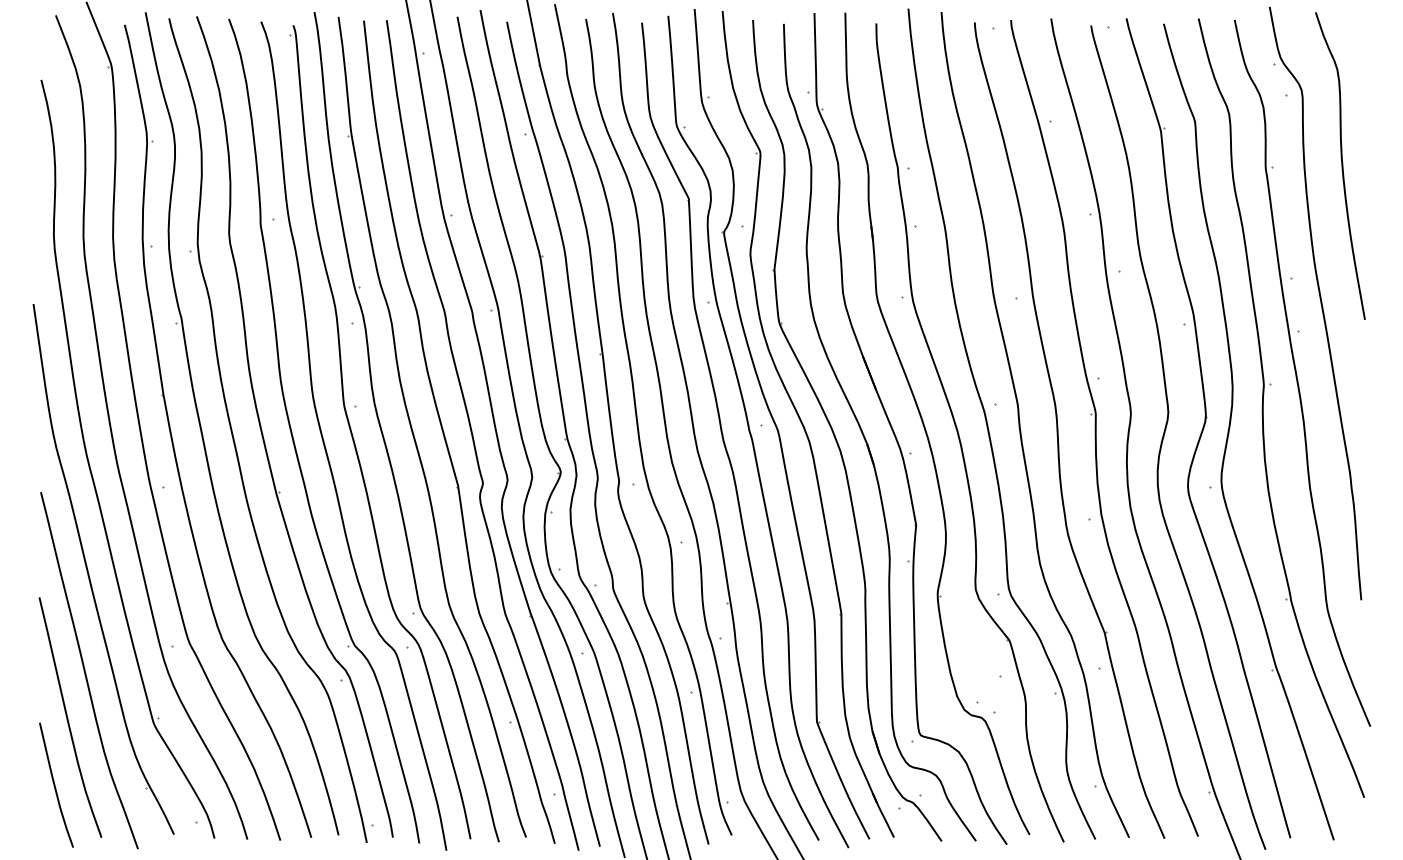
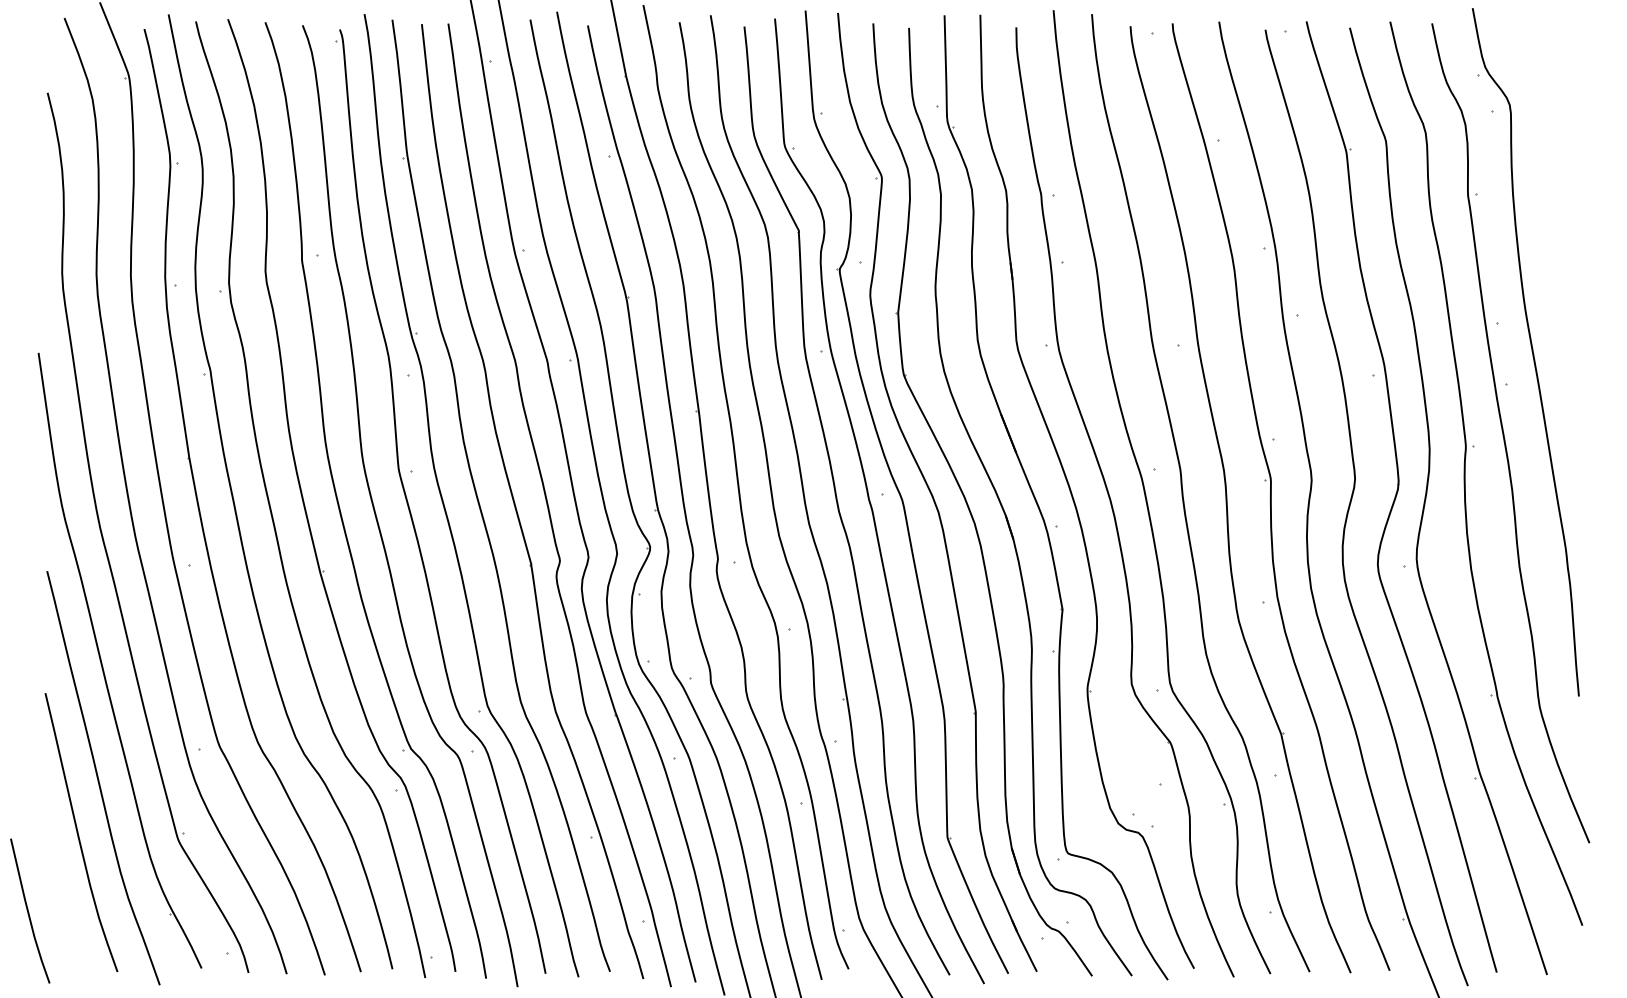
curve: (1341, 165) -> (1556, 192), removed
line: (55, 784) -> (28, 910), moved

